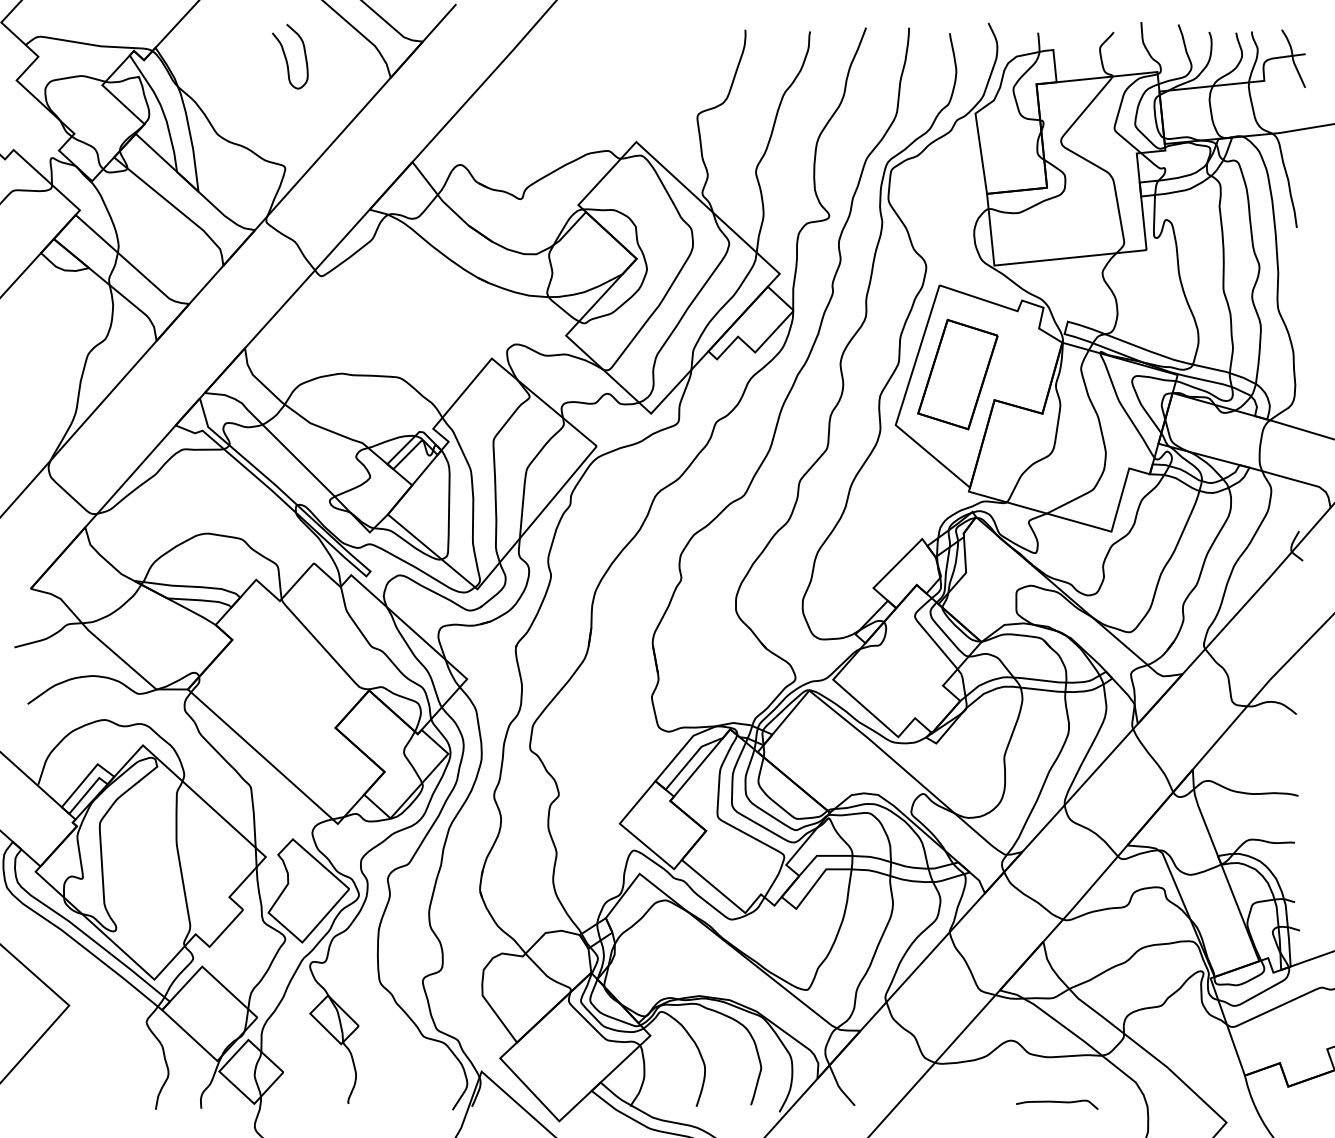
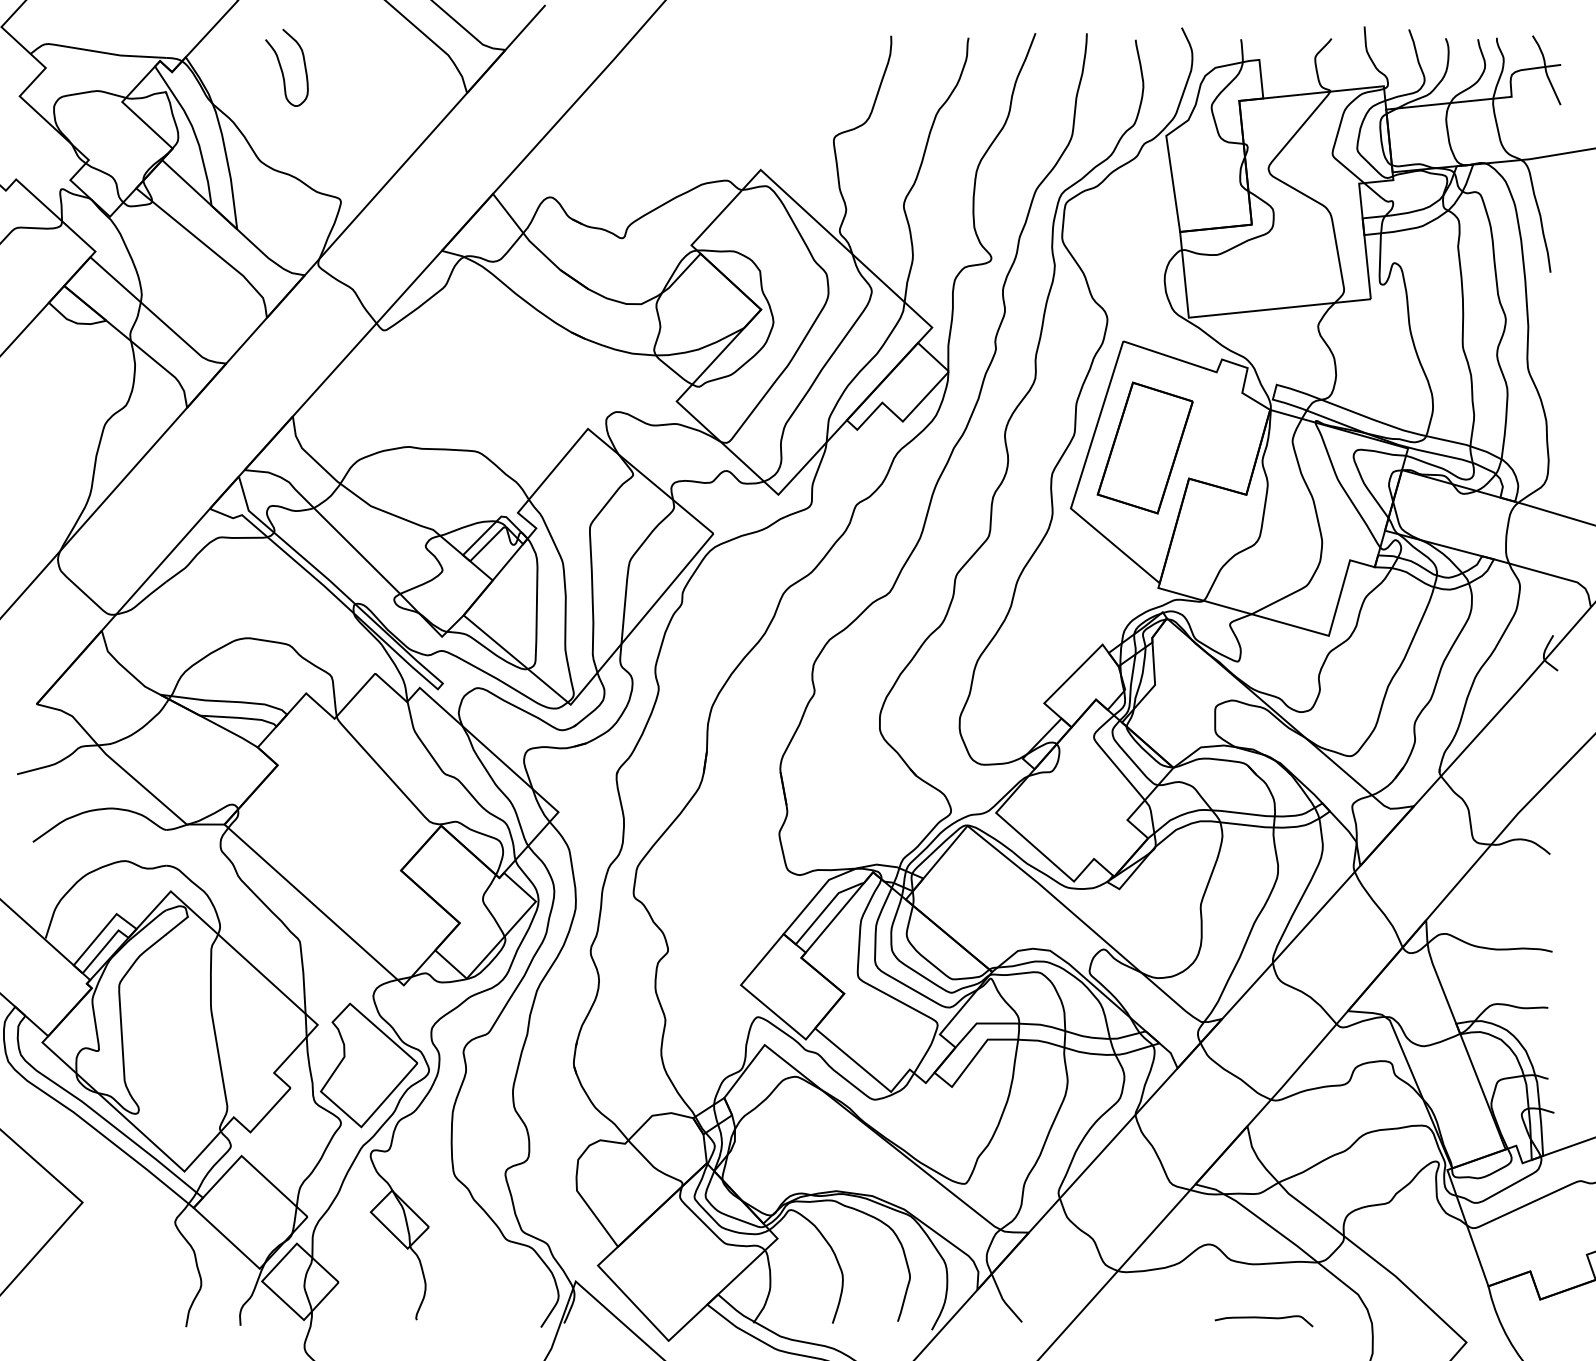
curve: (286, 57) -> (282, 68), moved

